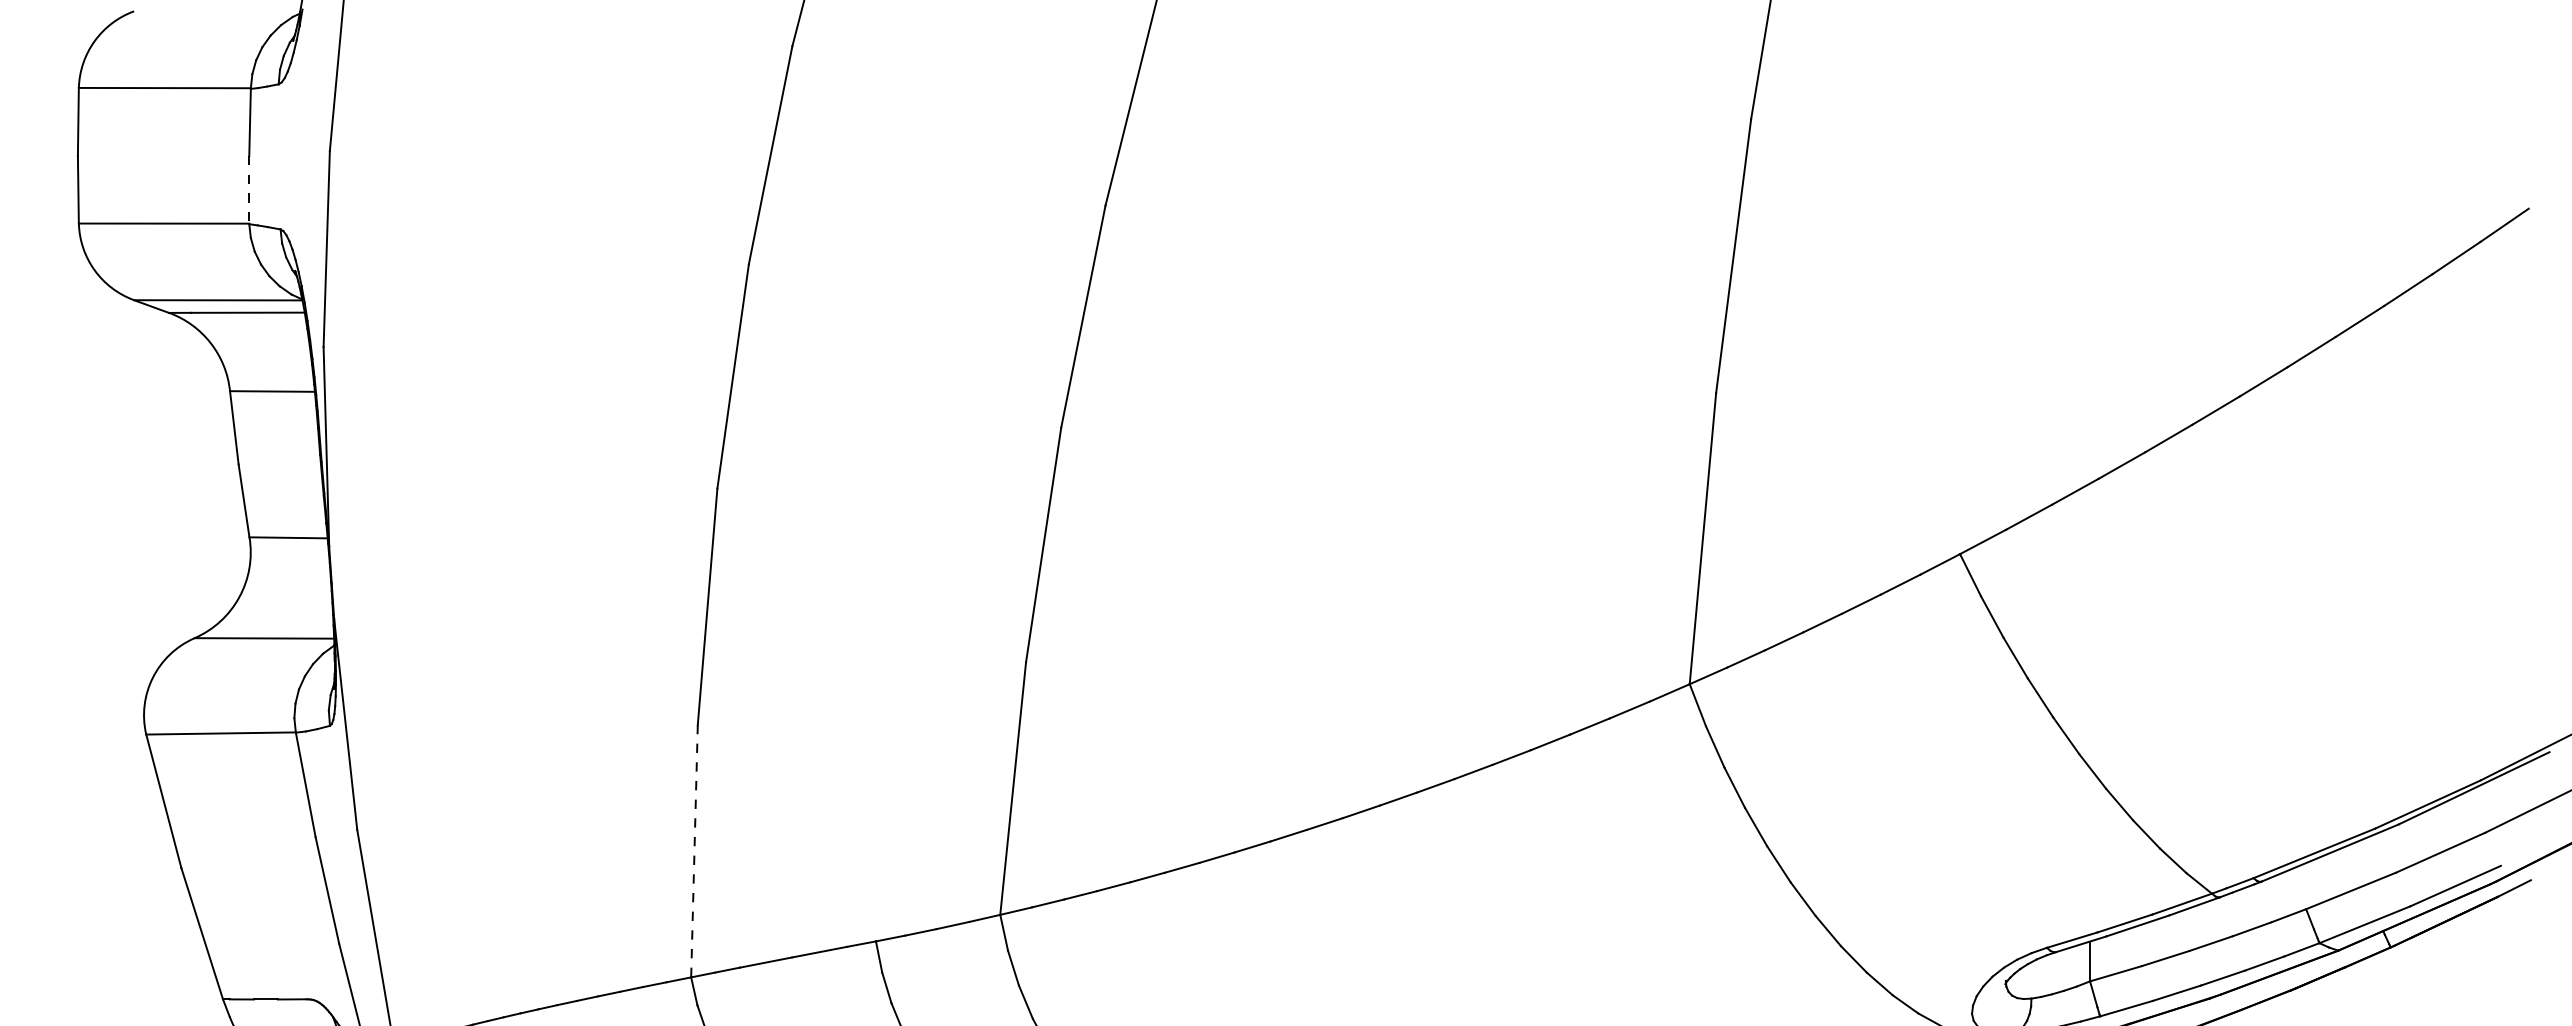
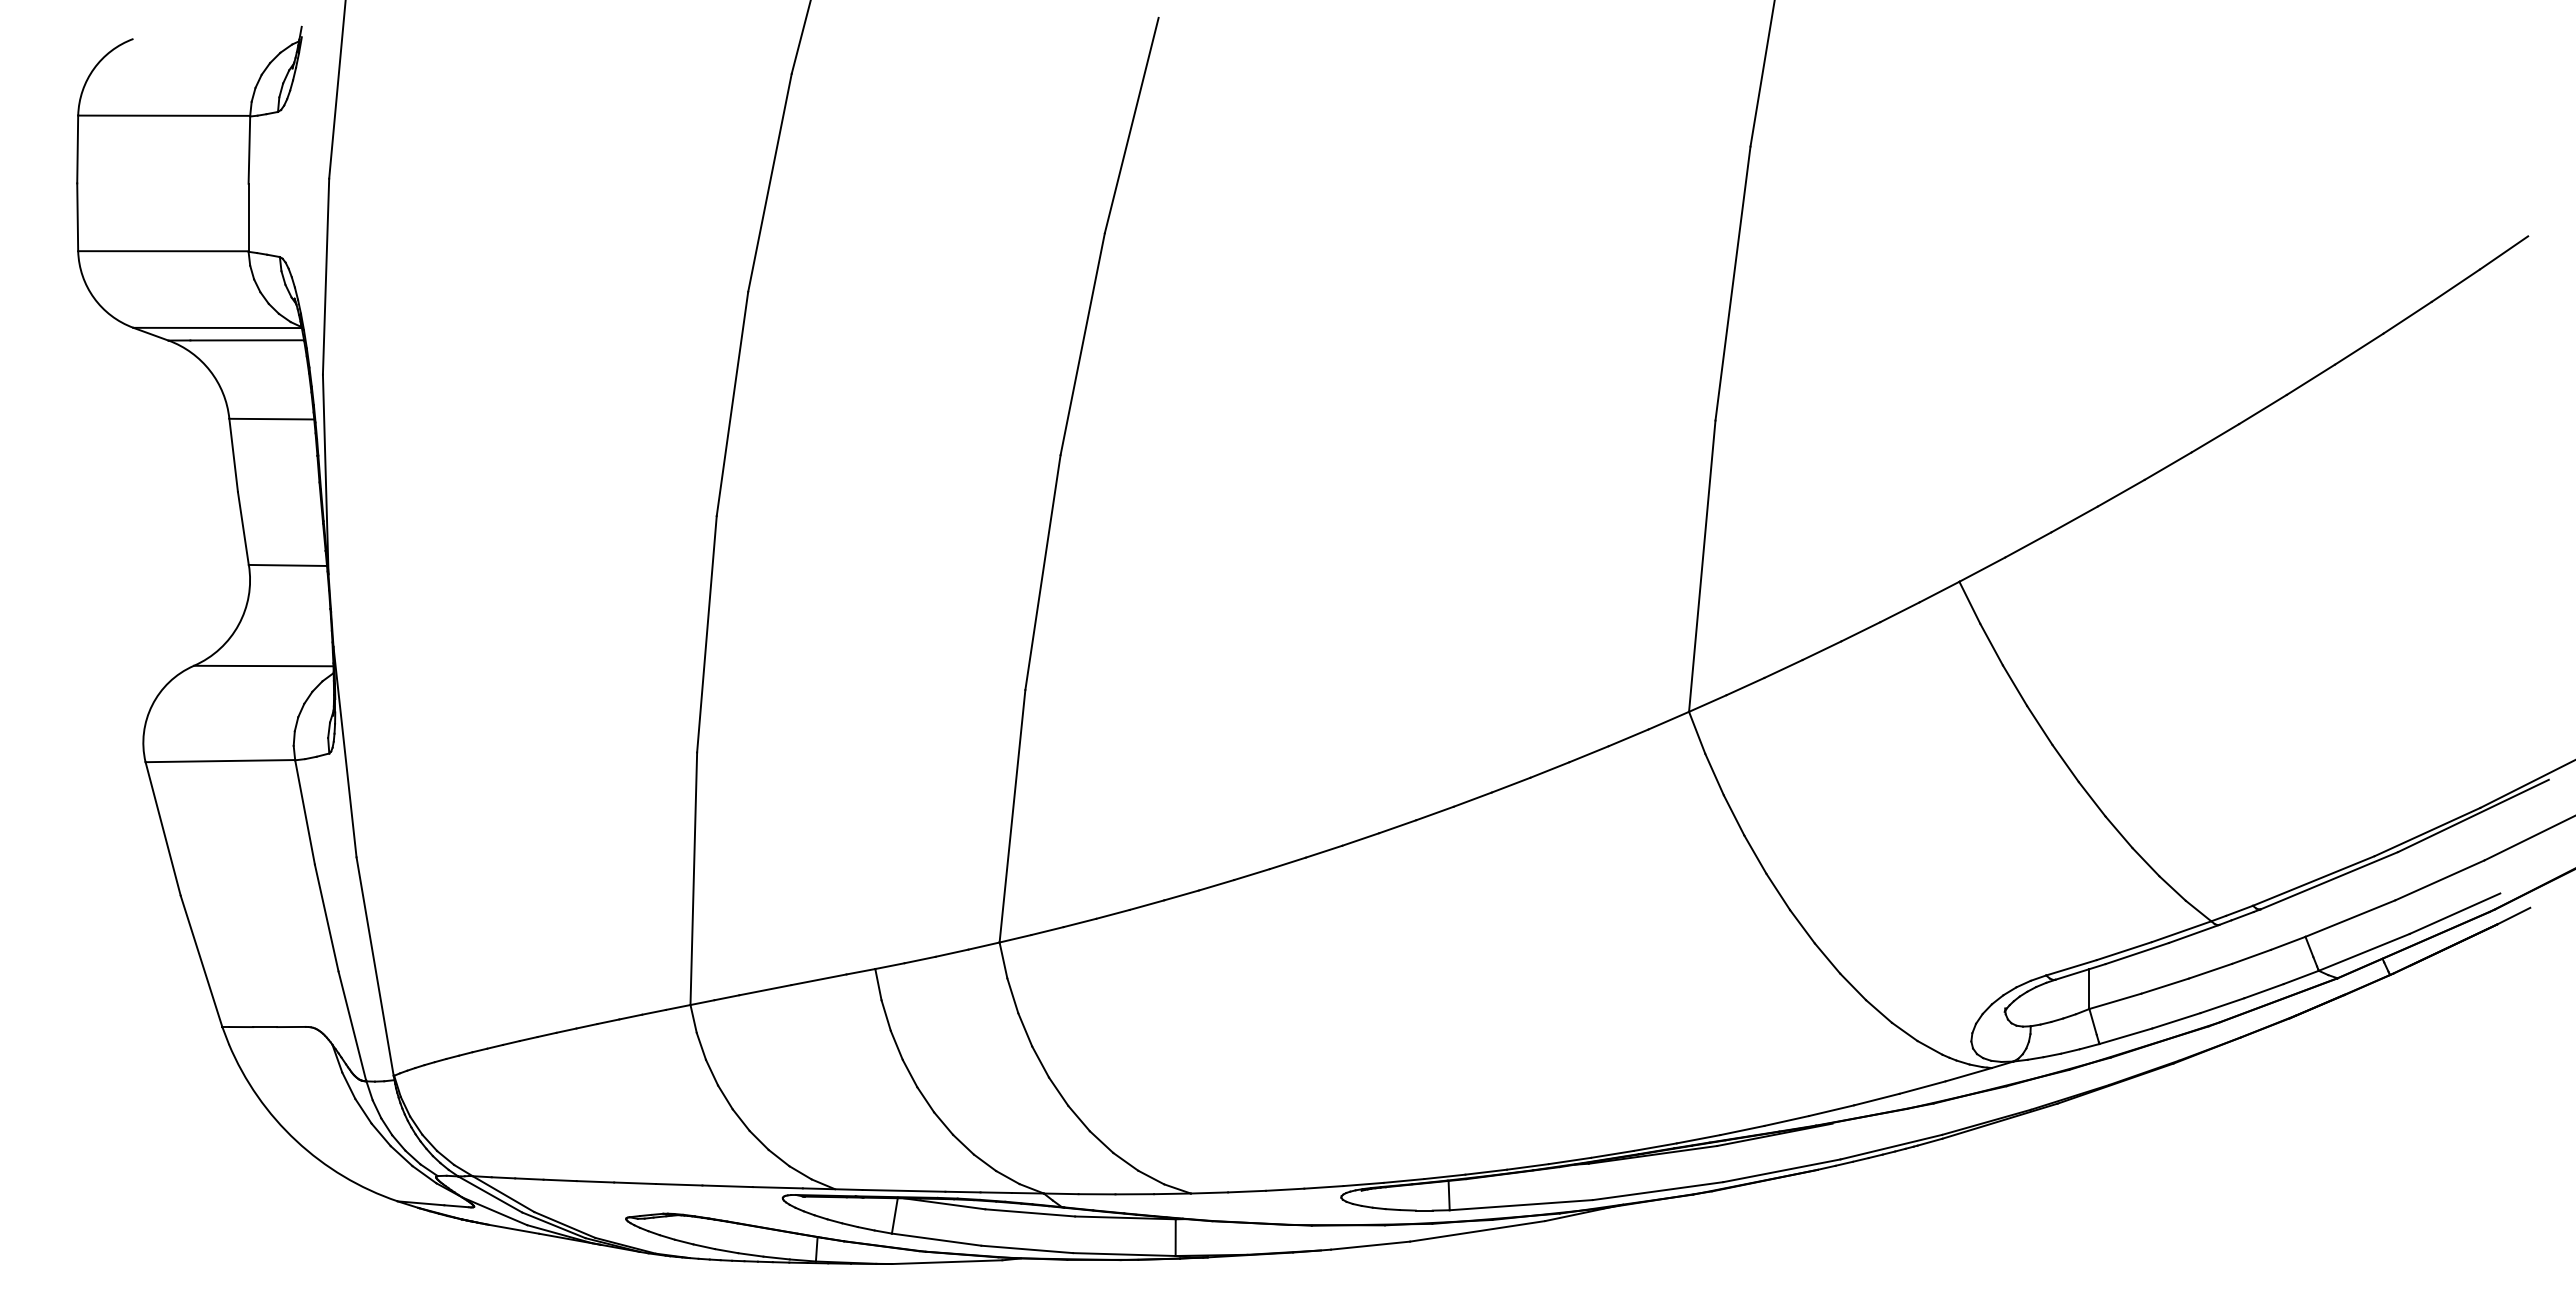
line: (249, 190) -> (248, 218), dashed -> solid
line: (694, 851) -> (693, 879), dashed -> solid

